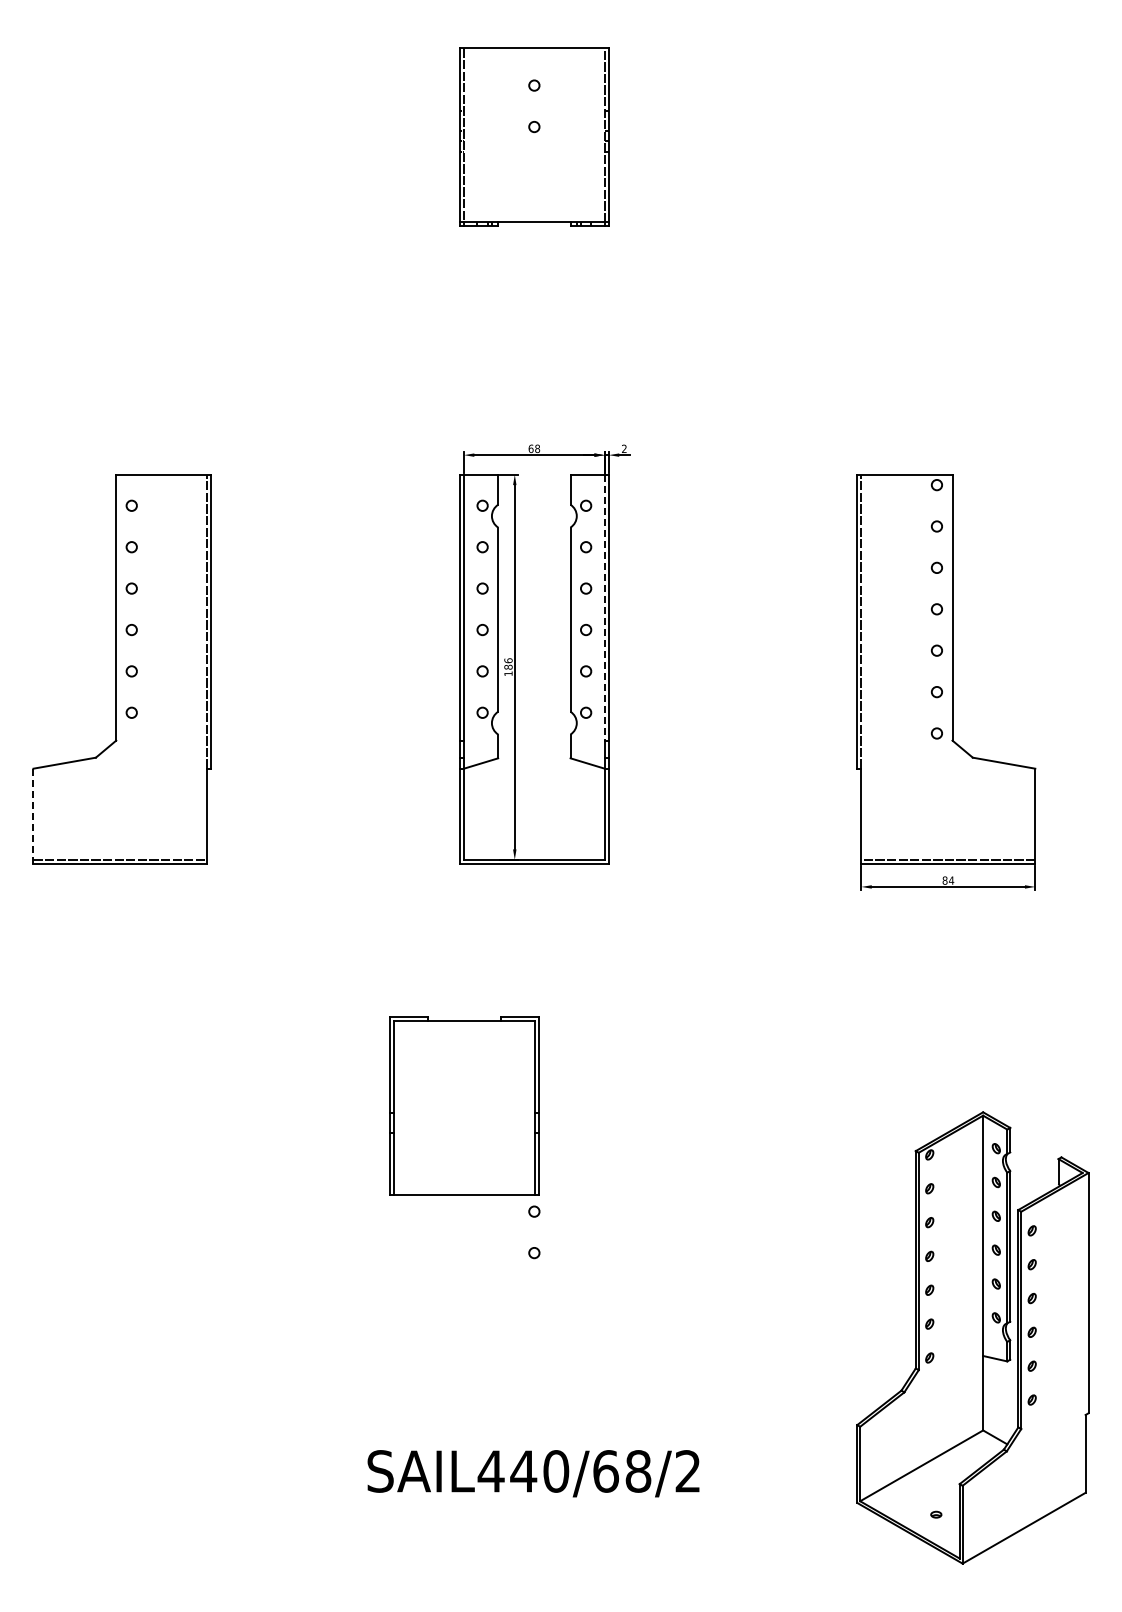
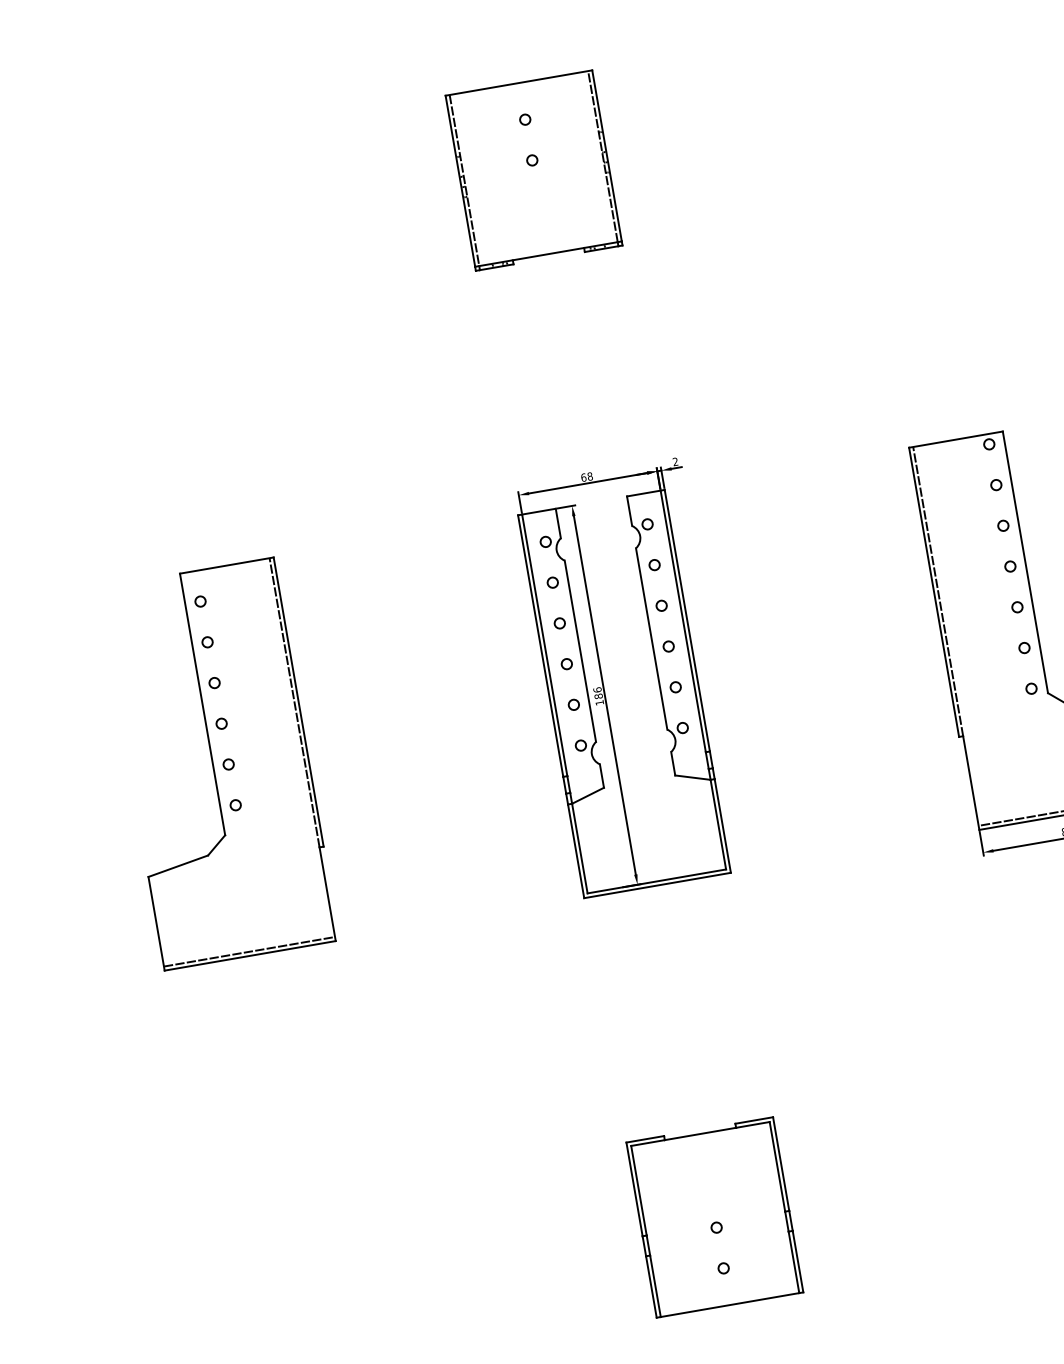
line: (604, 607) -> (682, 621), dashed -> solid
line: (33, 816) -> (156, 923), dashed -> solid
part: (464, 1105) -> (714, 1216), moved

